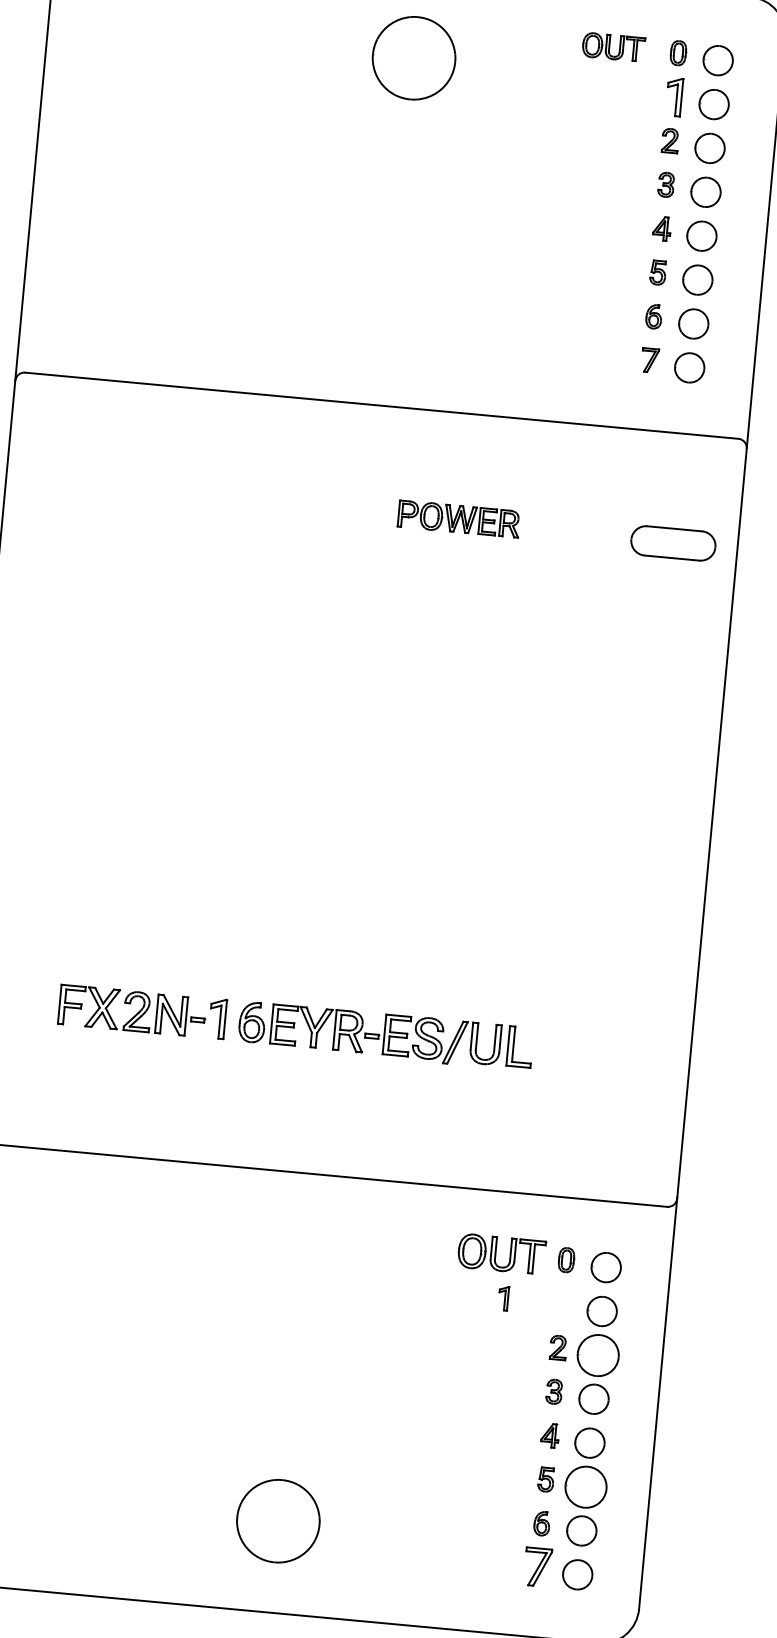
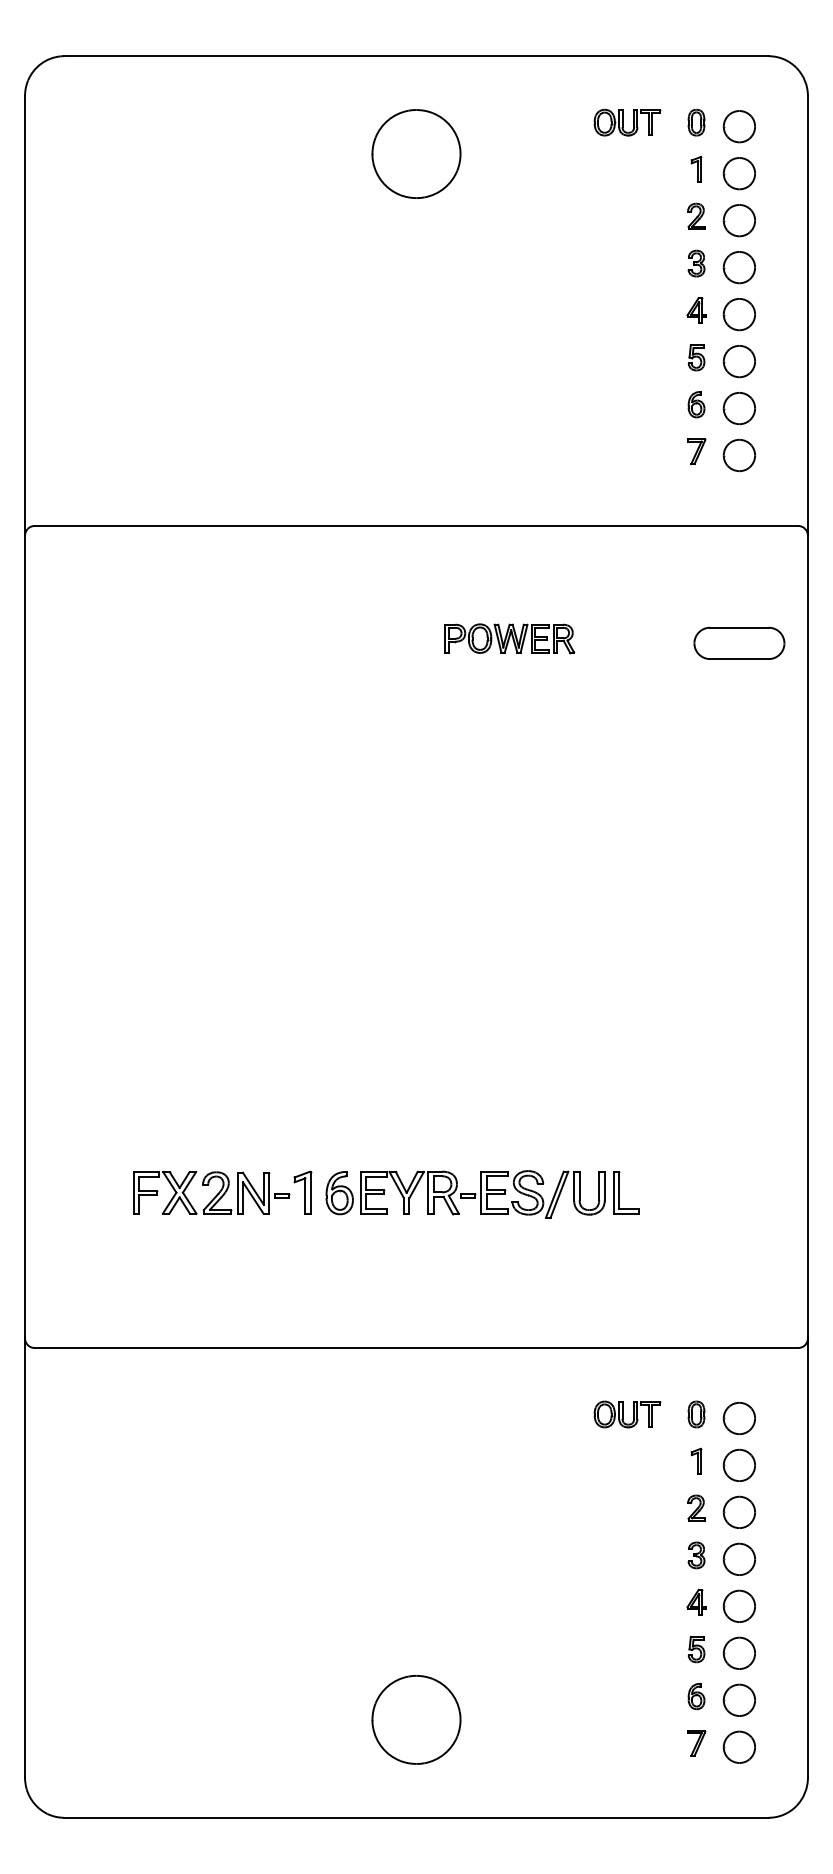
part: (674, 96) -> (696, 169), size x0.62
part: (501, 1254) -> (627, 1414), size x0.71
part: (503, 1297) -> (696, 1460), moved
part: (597, 1354) -> (738, 1511), size x0.71
part: (585, 1486) -> (738, 1652), size x0.71
part: (537, 1567) -> (696, 1743), size x0.62

